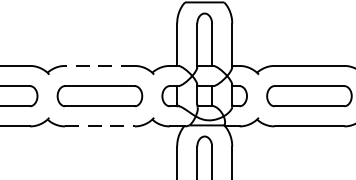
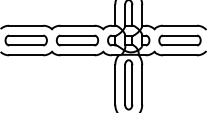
line: (99, 65) -> (77, 25), dashed -> solid
line: (99, 126) -> (77, 55), dashed -> solid

